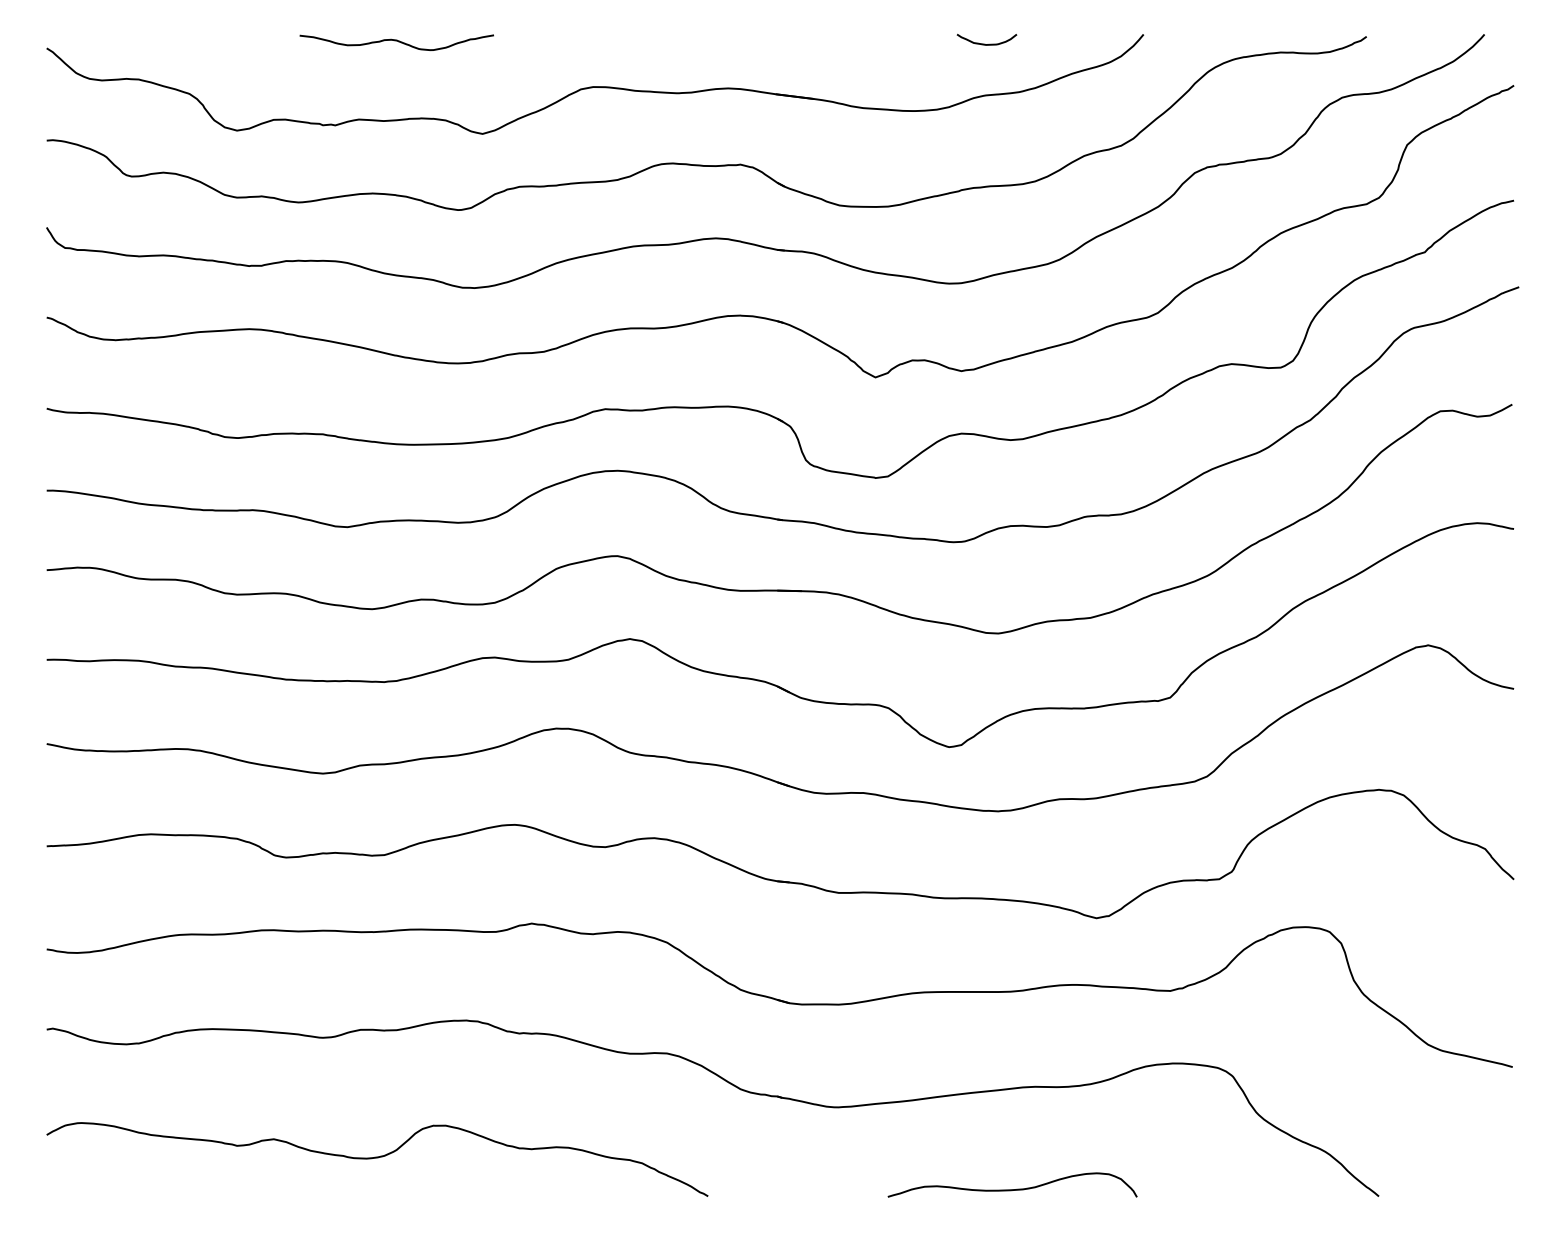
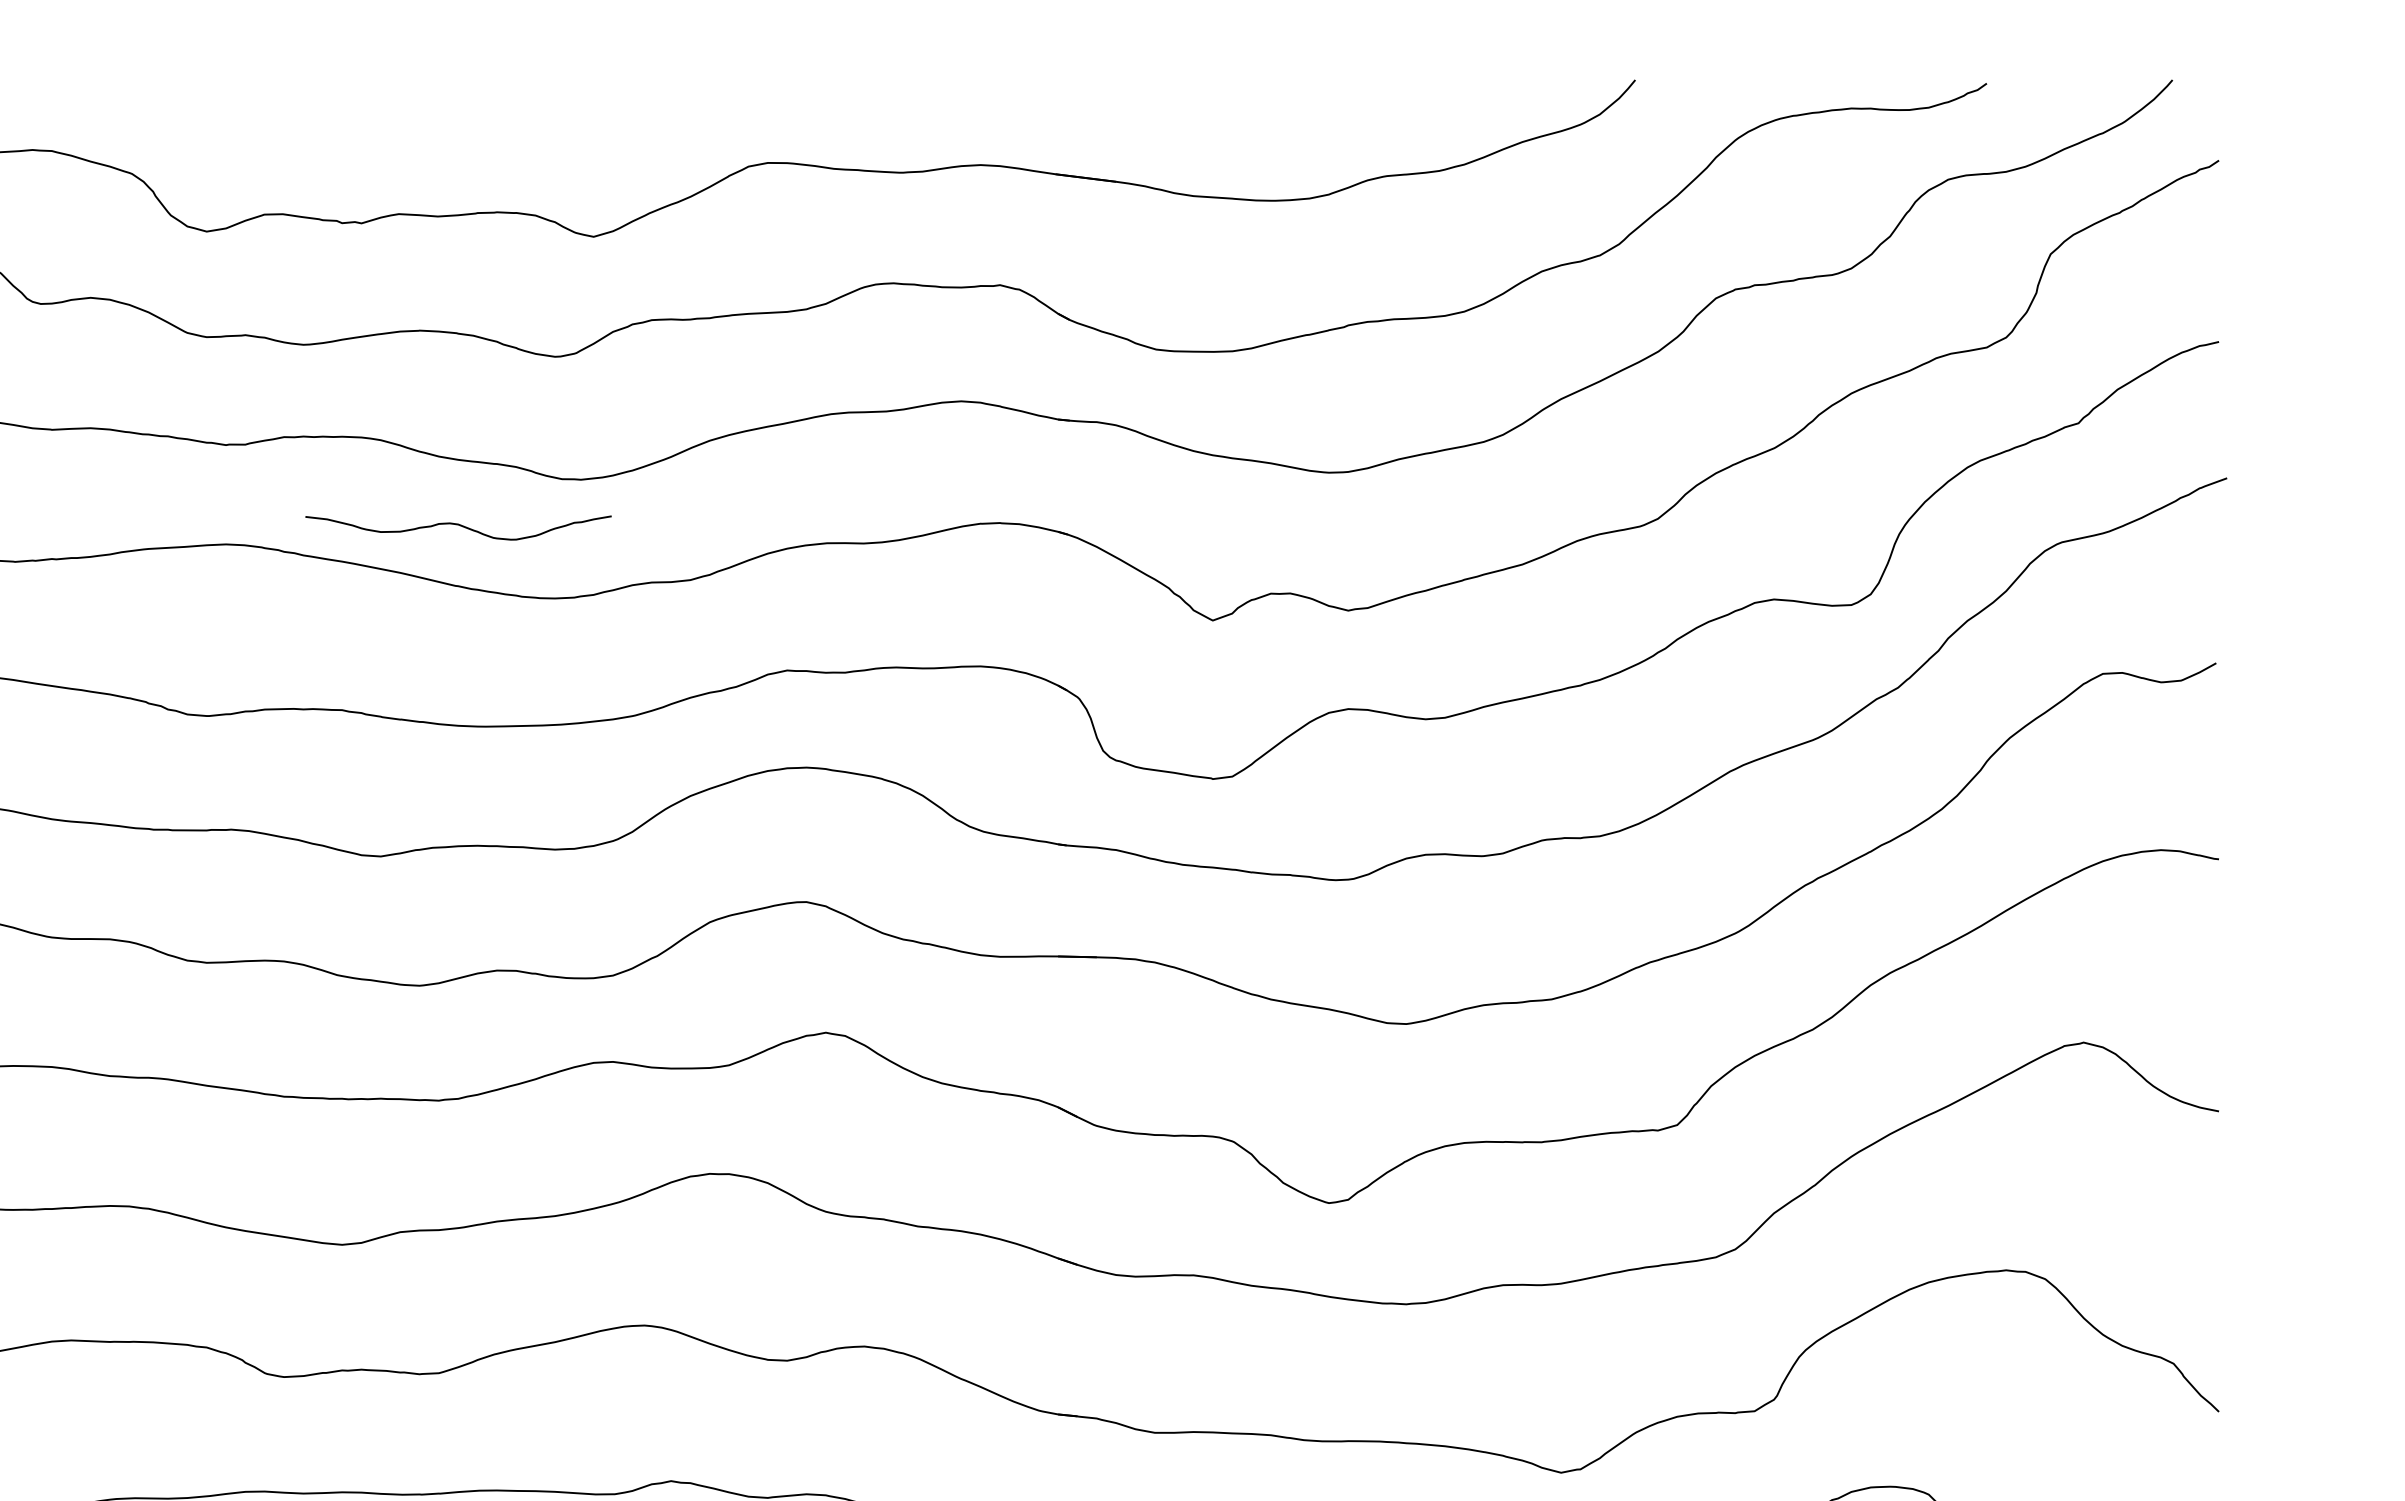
curve: (396, 41) -> (457, 526), moved
curve: (985, 43) -> (1386, 94), removed

